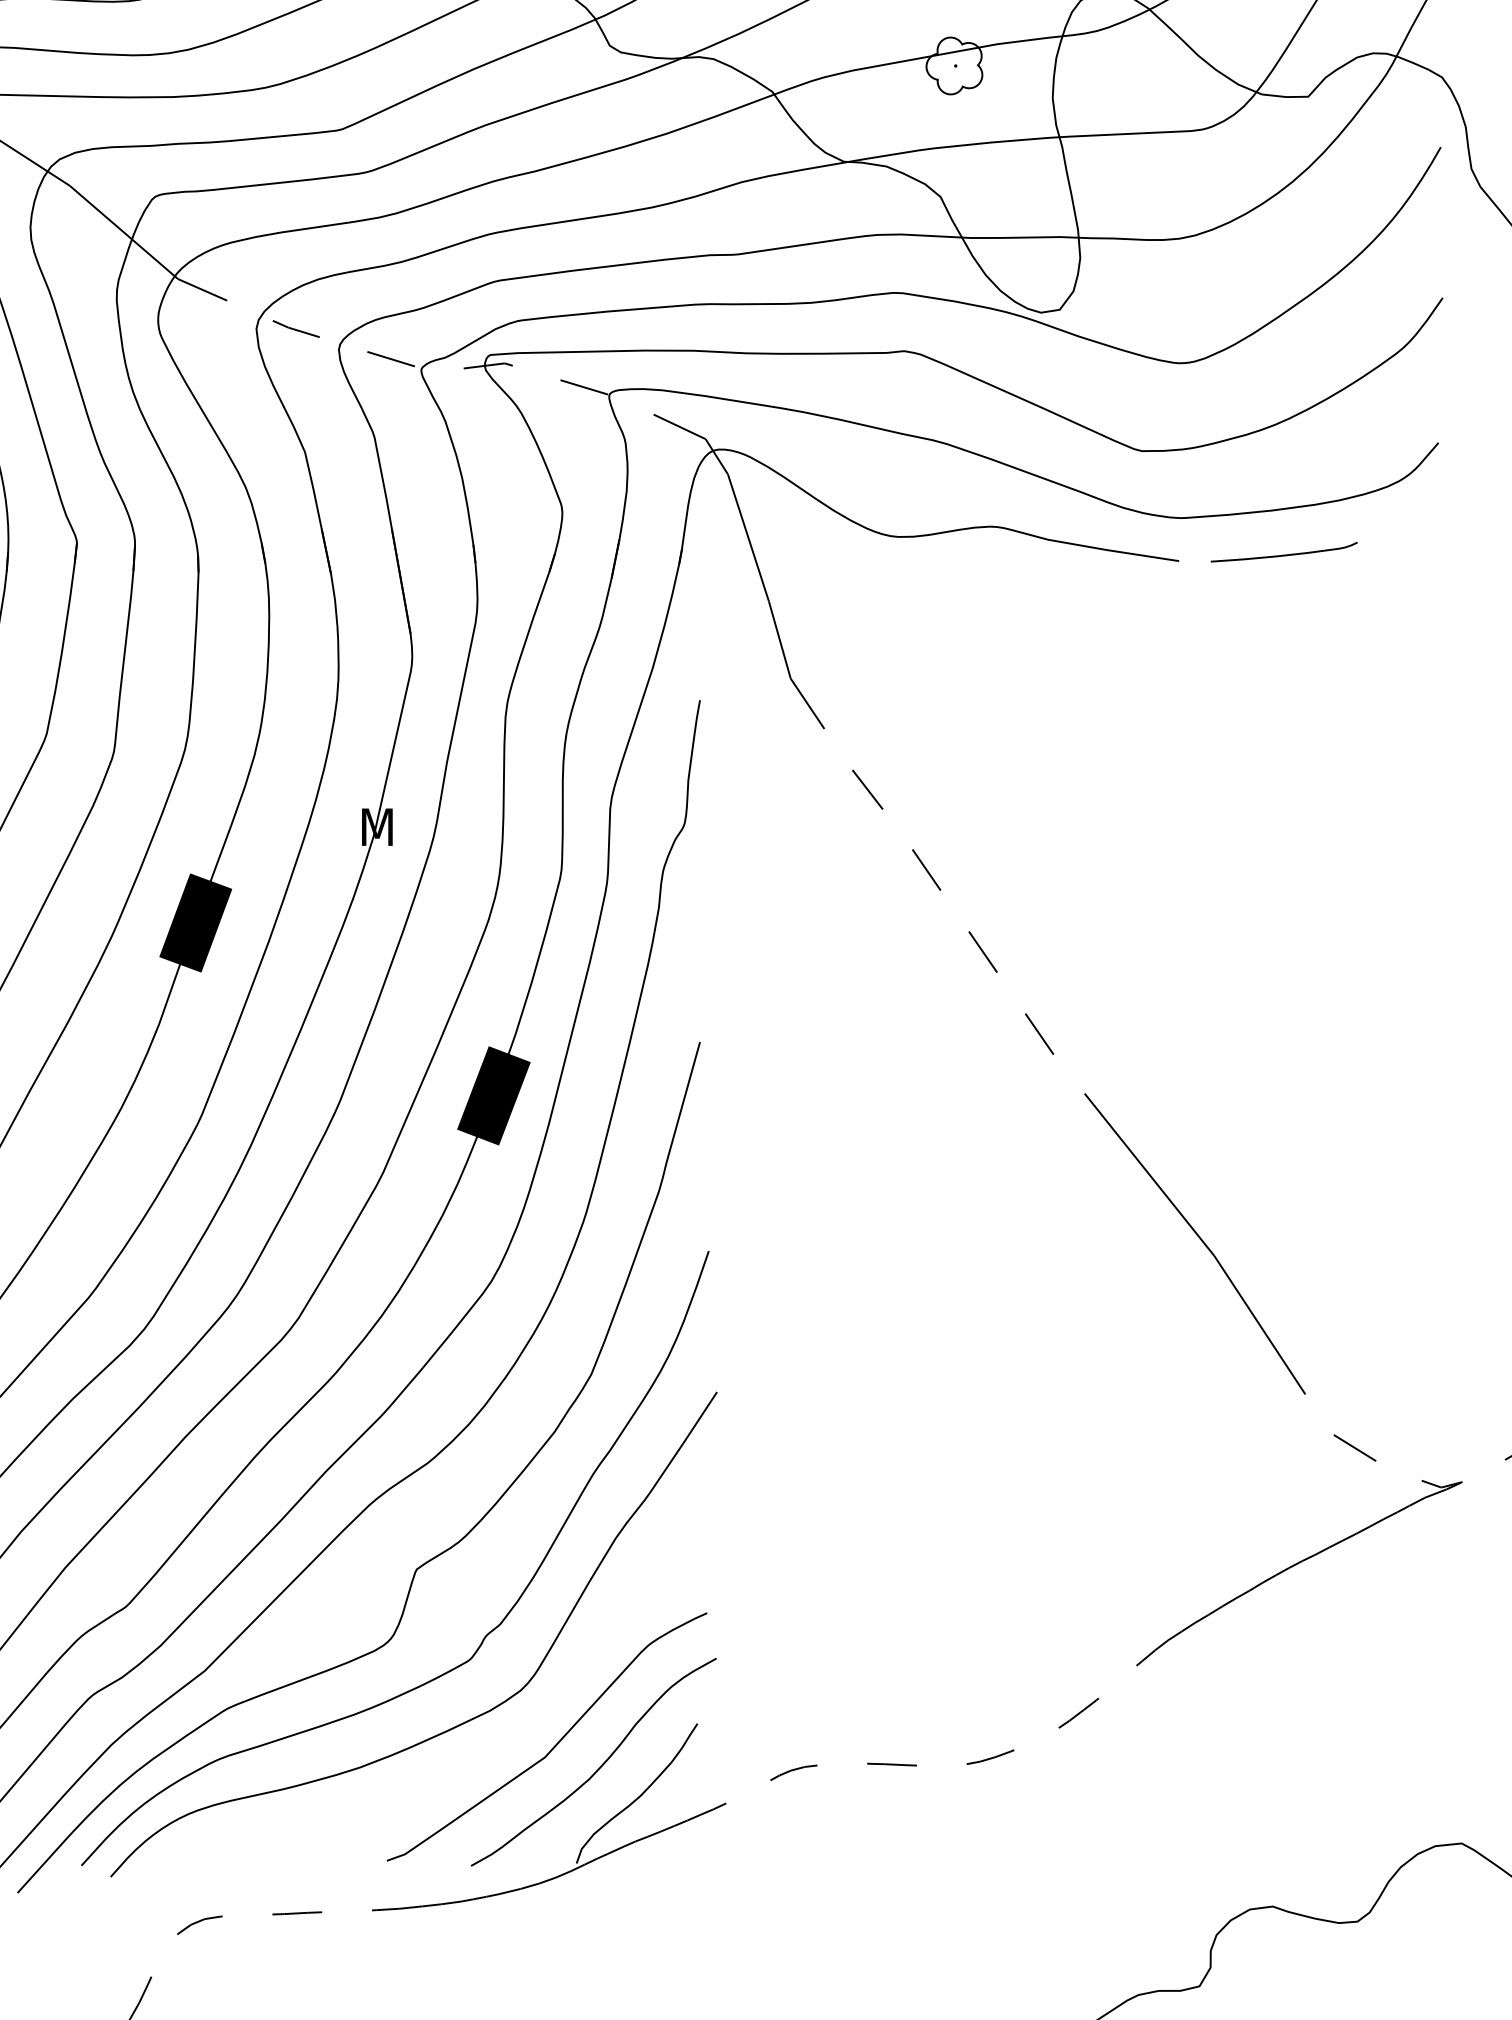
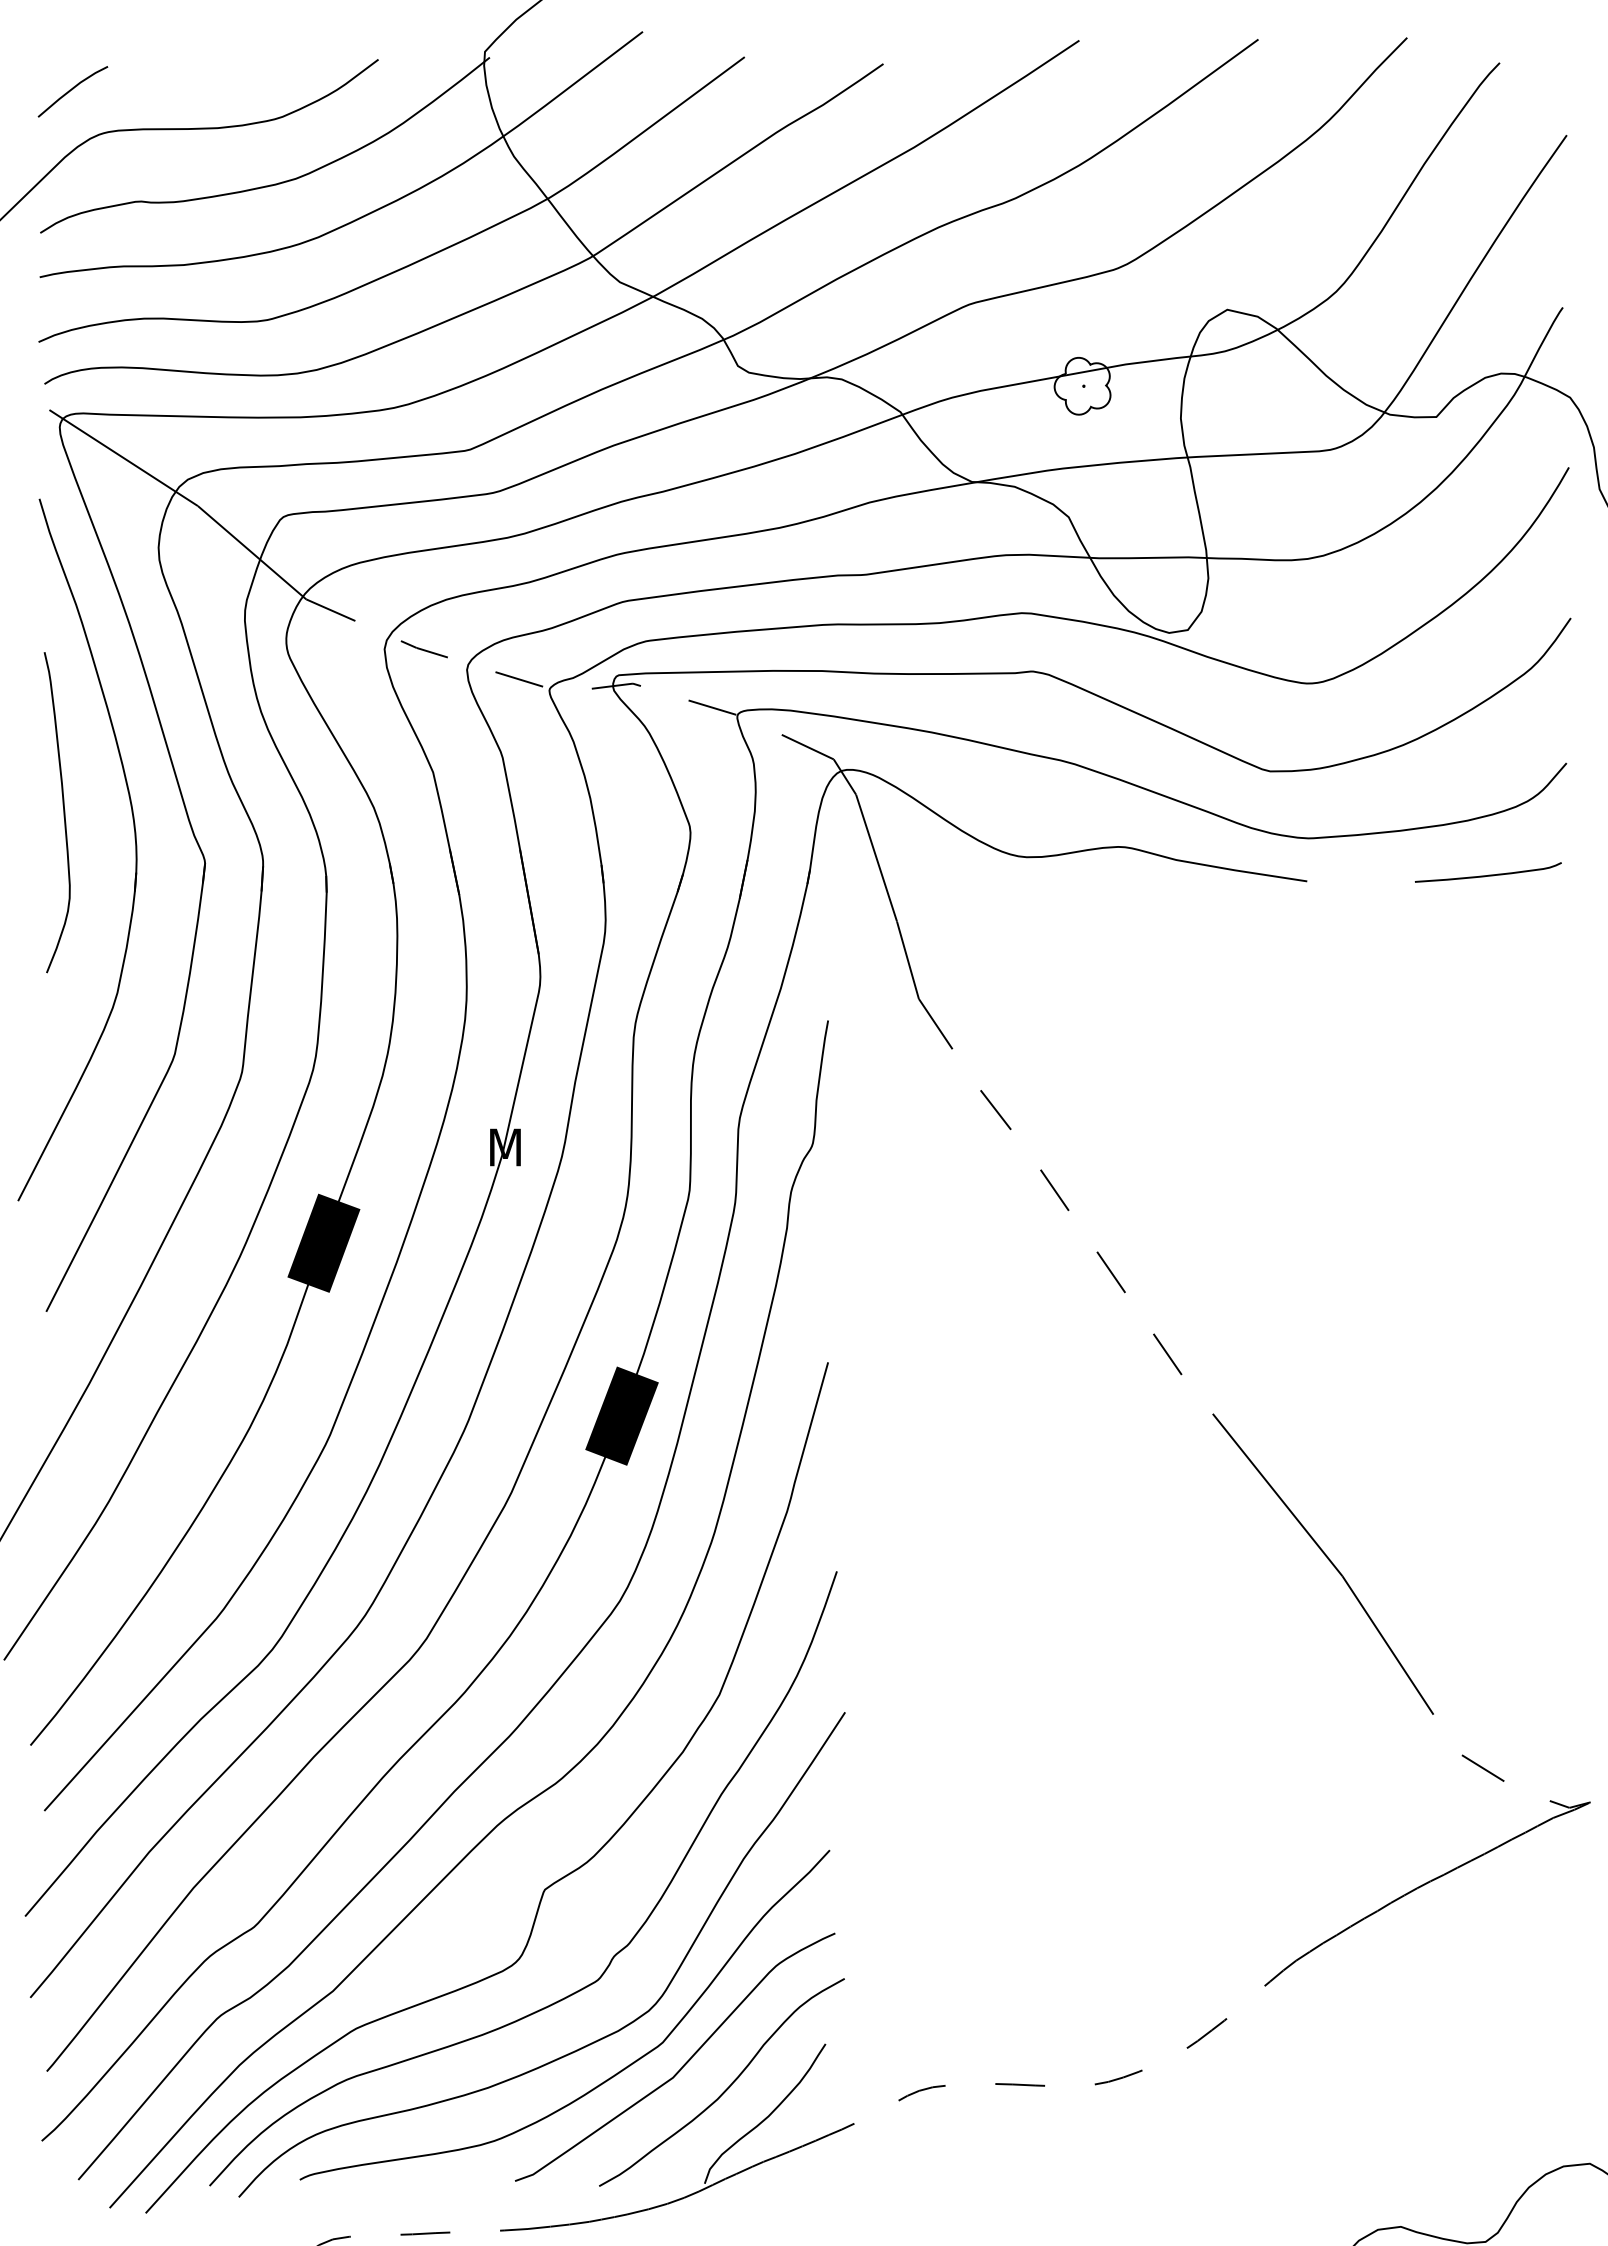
curve: (1284, 554) -> (1488, 874), moved
curve: (478, 1759) -> (606, 2079), added

